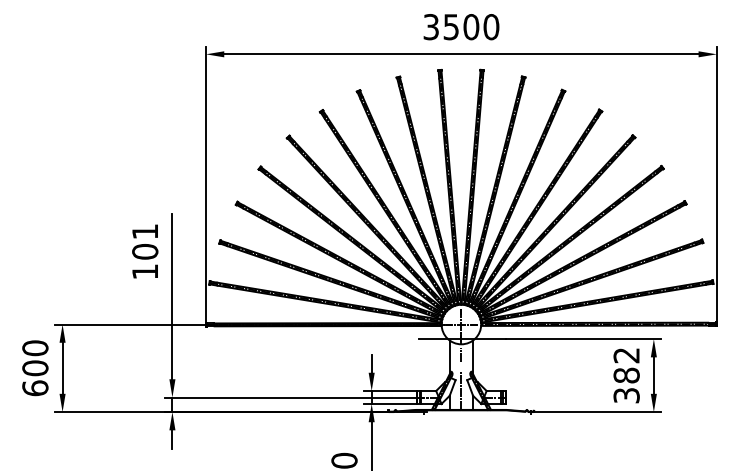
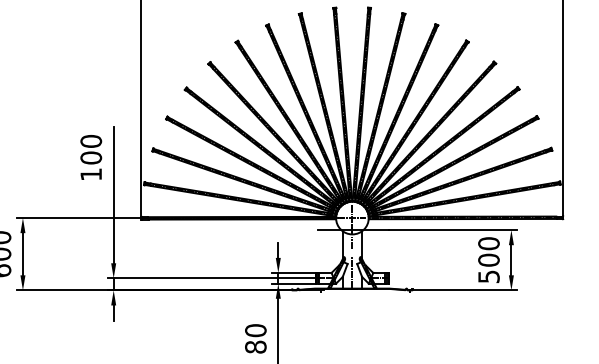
text: (145, 231) -> (91, 141), 101 -> 100
text: (626, 374) -> (488, 259), 382 -> 500

